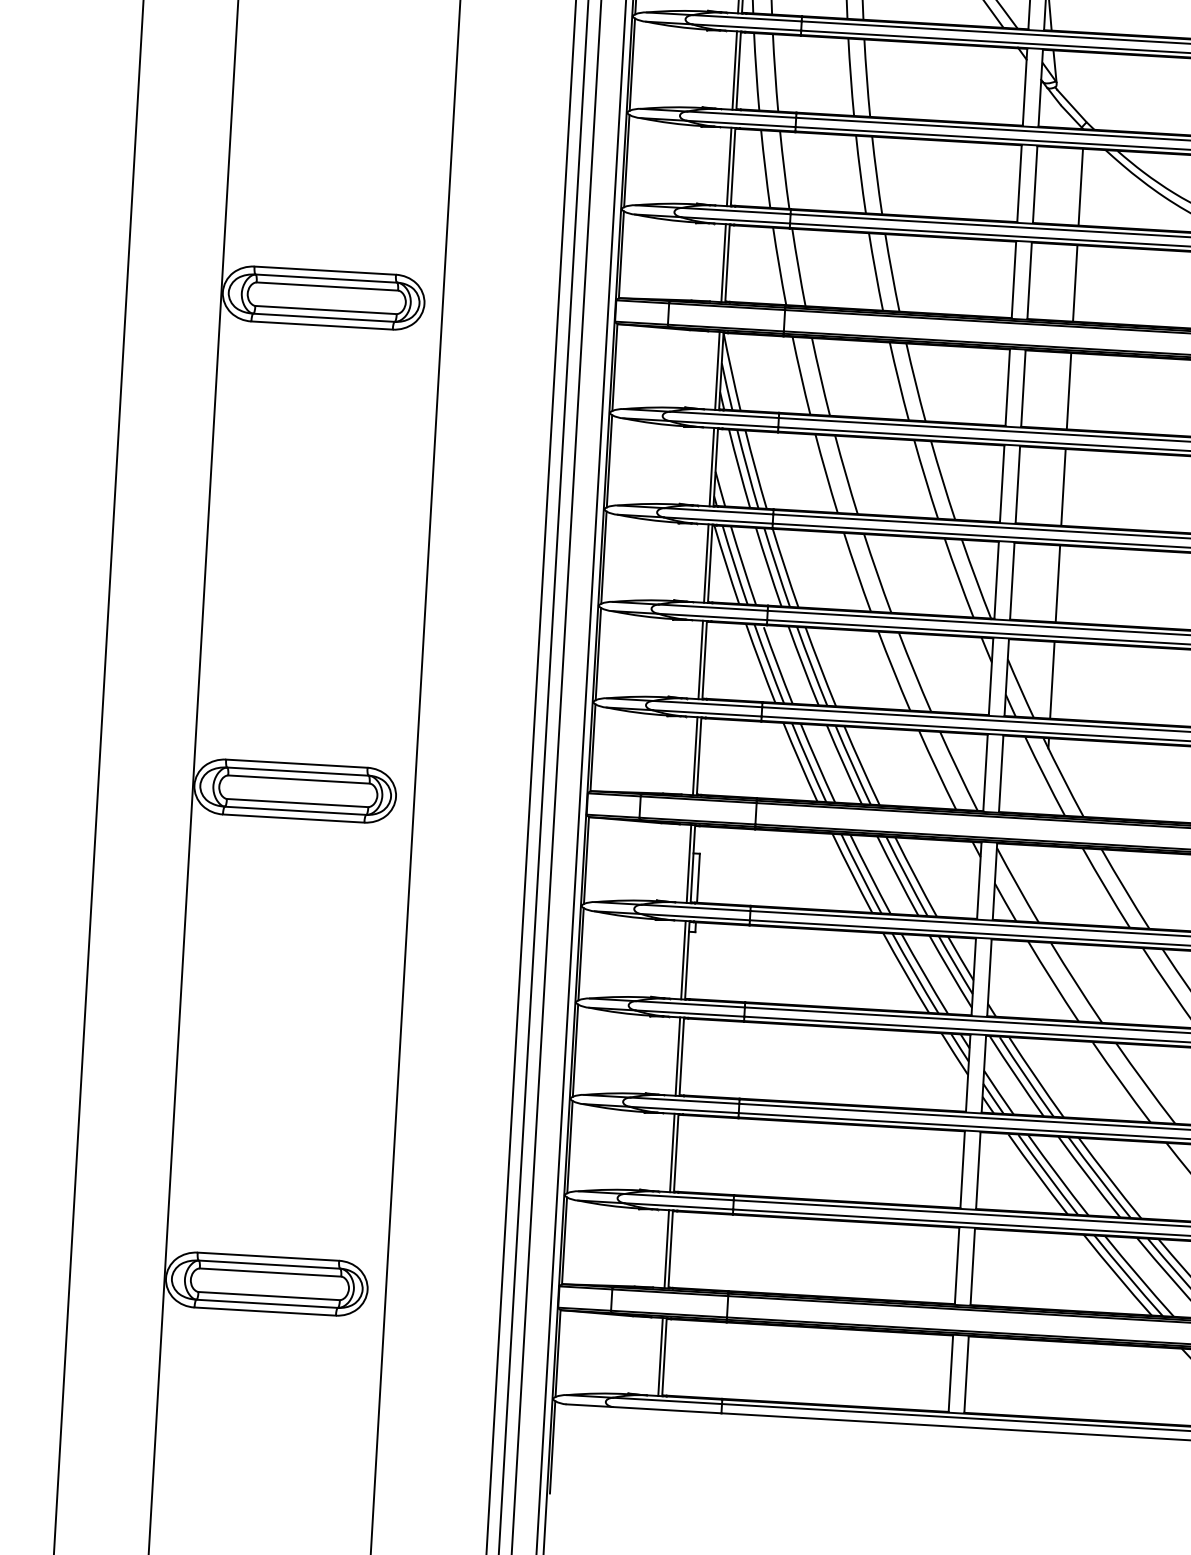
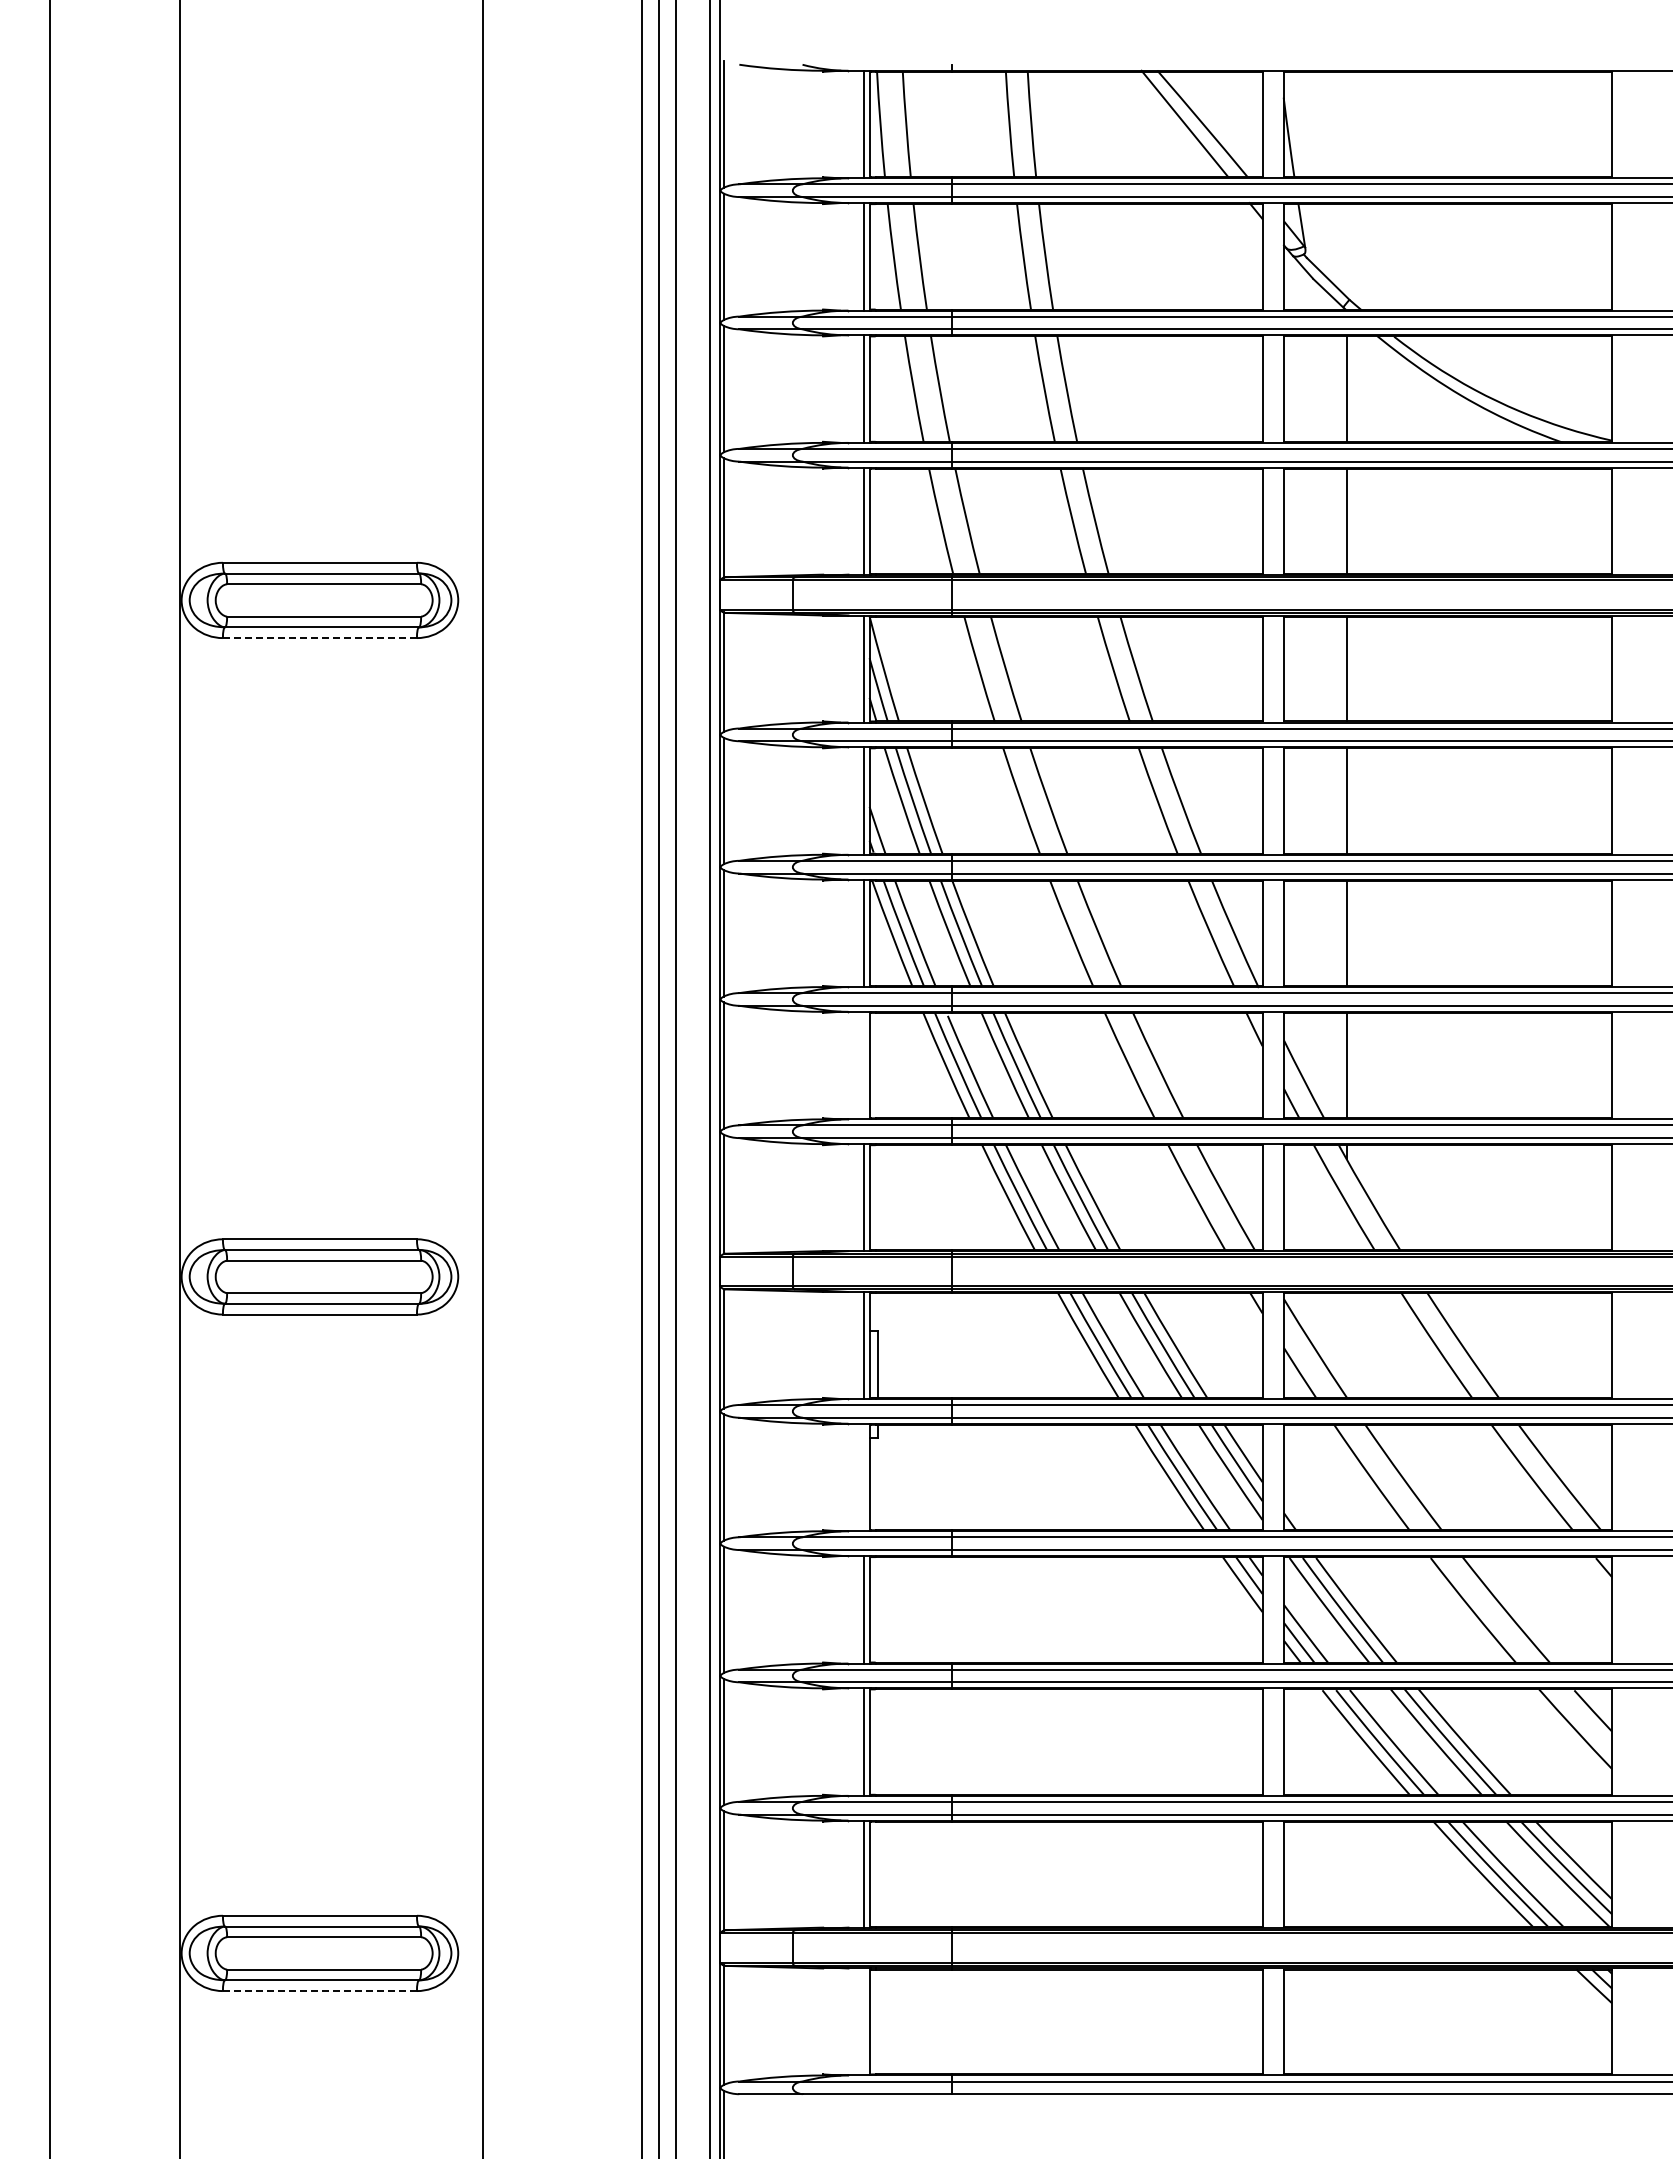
line: (321, 325) -> (319, 638), solid -> dashed
line: (701, 659) -> (864, 1065), removed
line: (683, 960) -> (864, 1477), removed
line: (264, 1311) -> (319, 1991), solid -> dashed
line: (660, 1356) -> (864, 2021), removed

